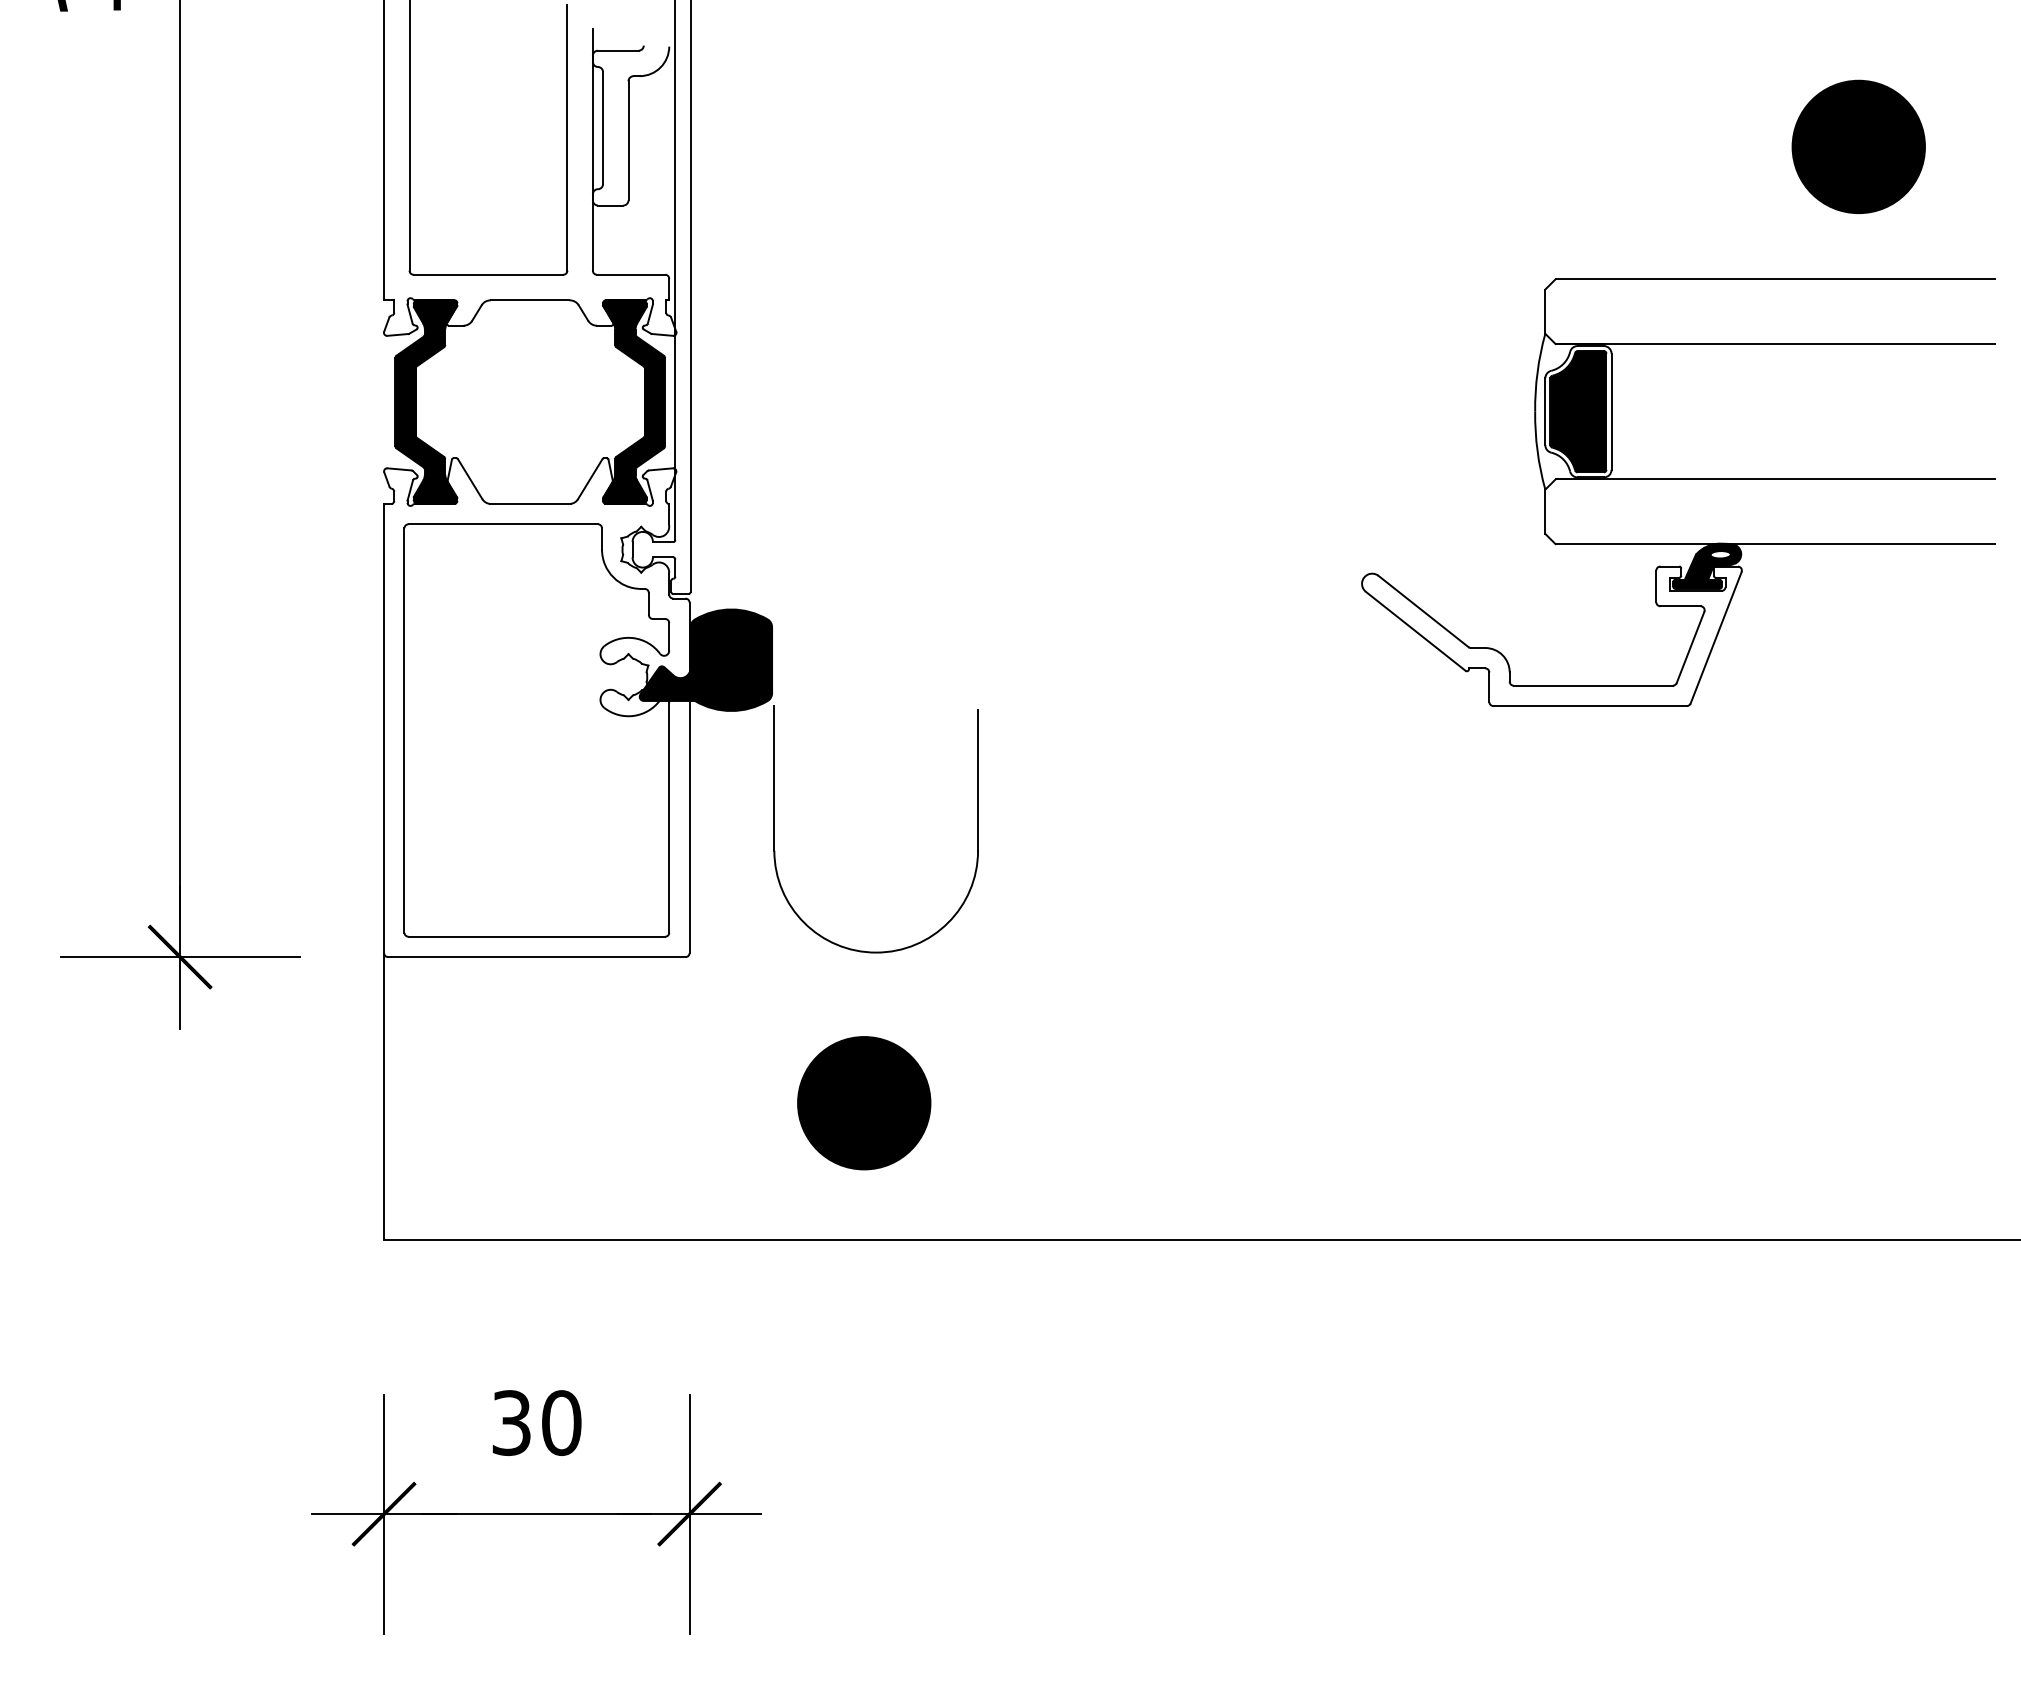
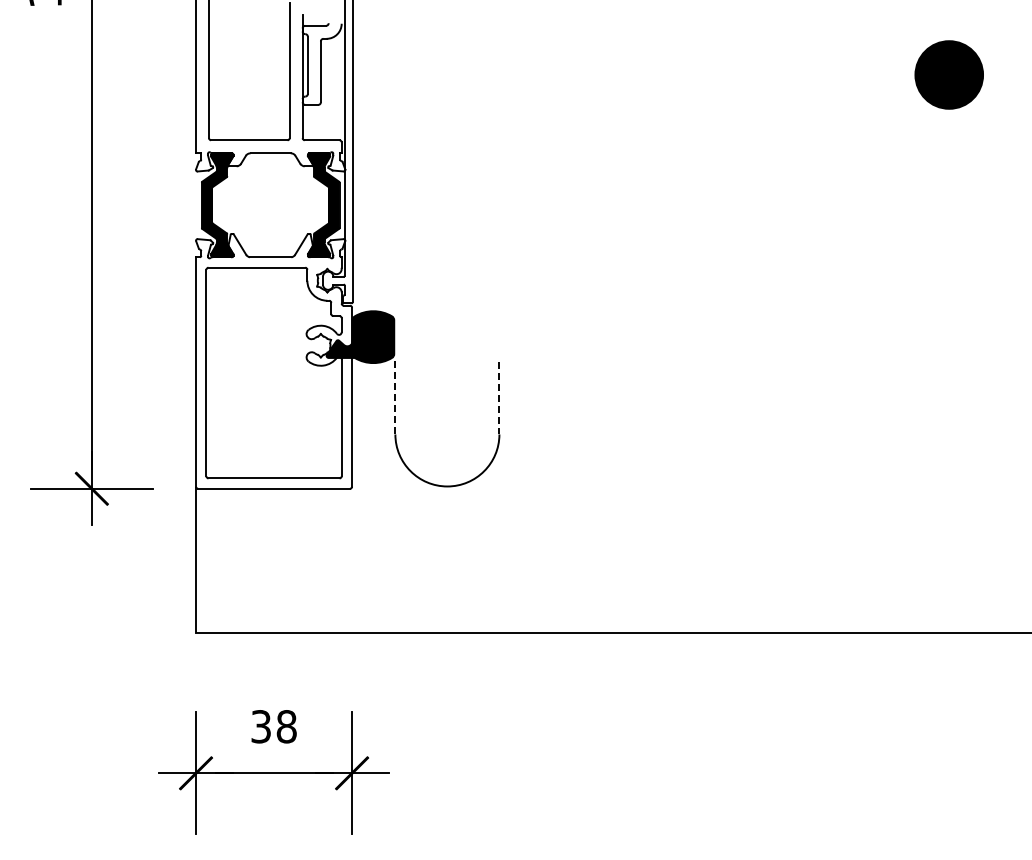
part: (1677, 492) -> (856, 251), removed
line: (774, 776) -> (395, 396), solid -> dashed
line: (978, 780) -> (499, 398), solid -> dashed
part: (862, 1103) -> (440, 563), removed
text: (561, 1422) -> (286, 726), 30 -> 38

